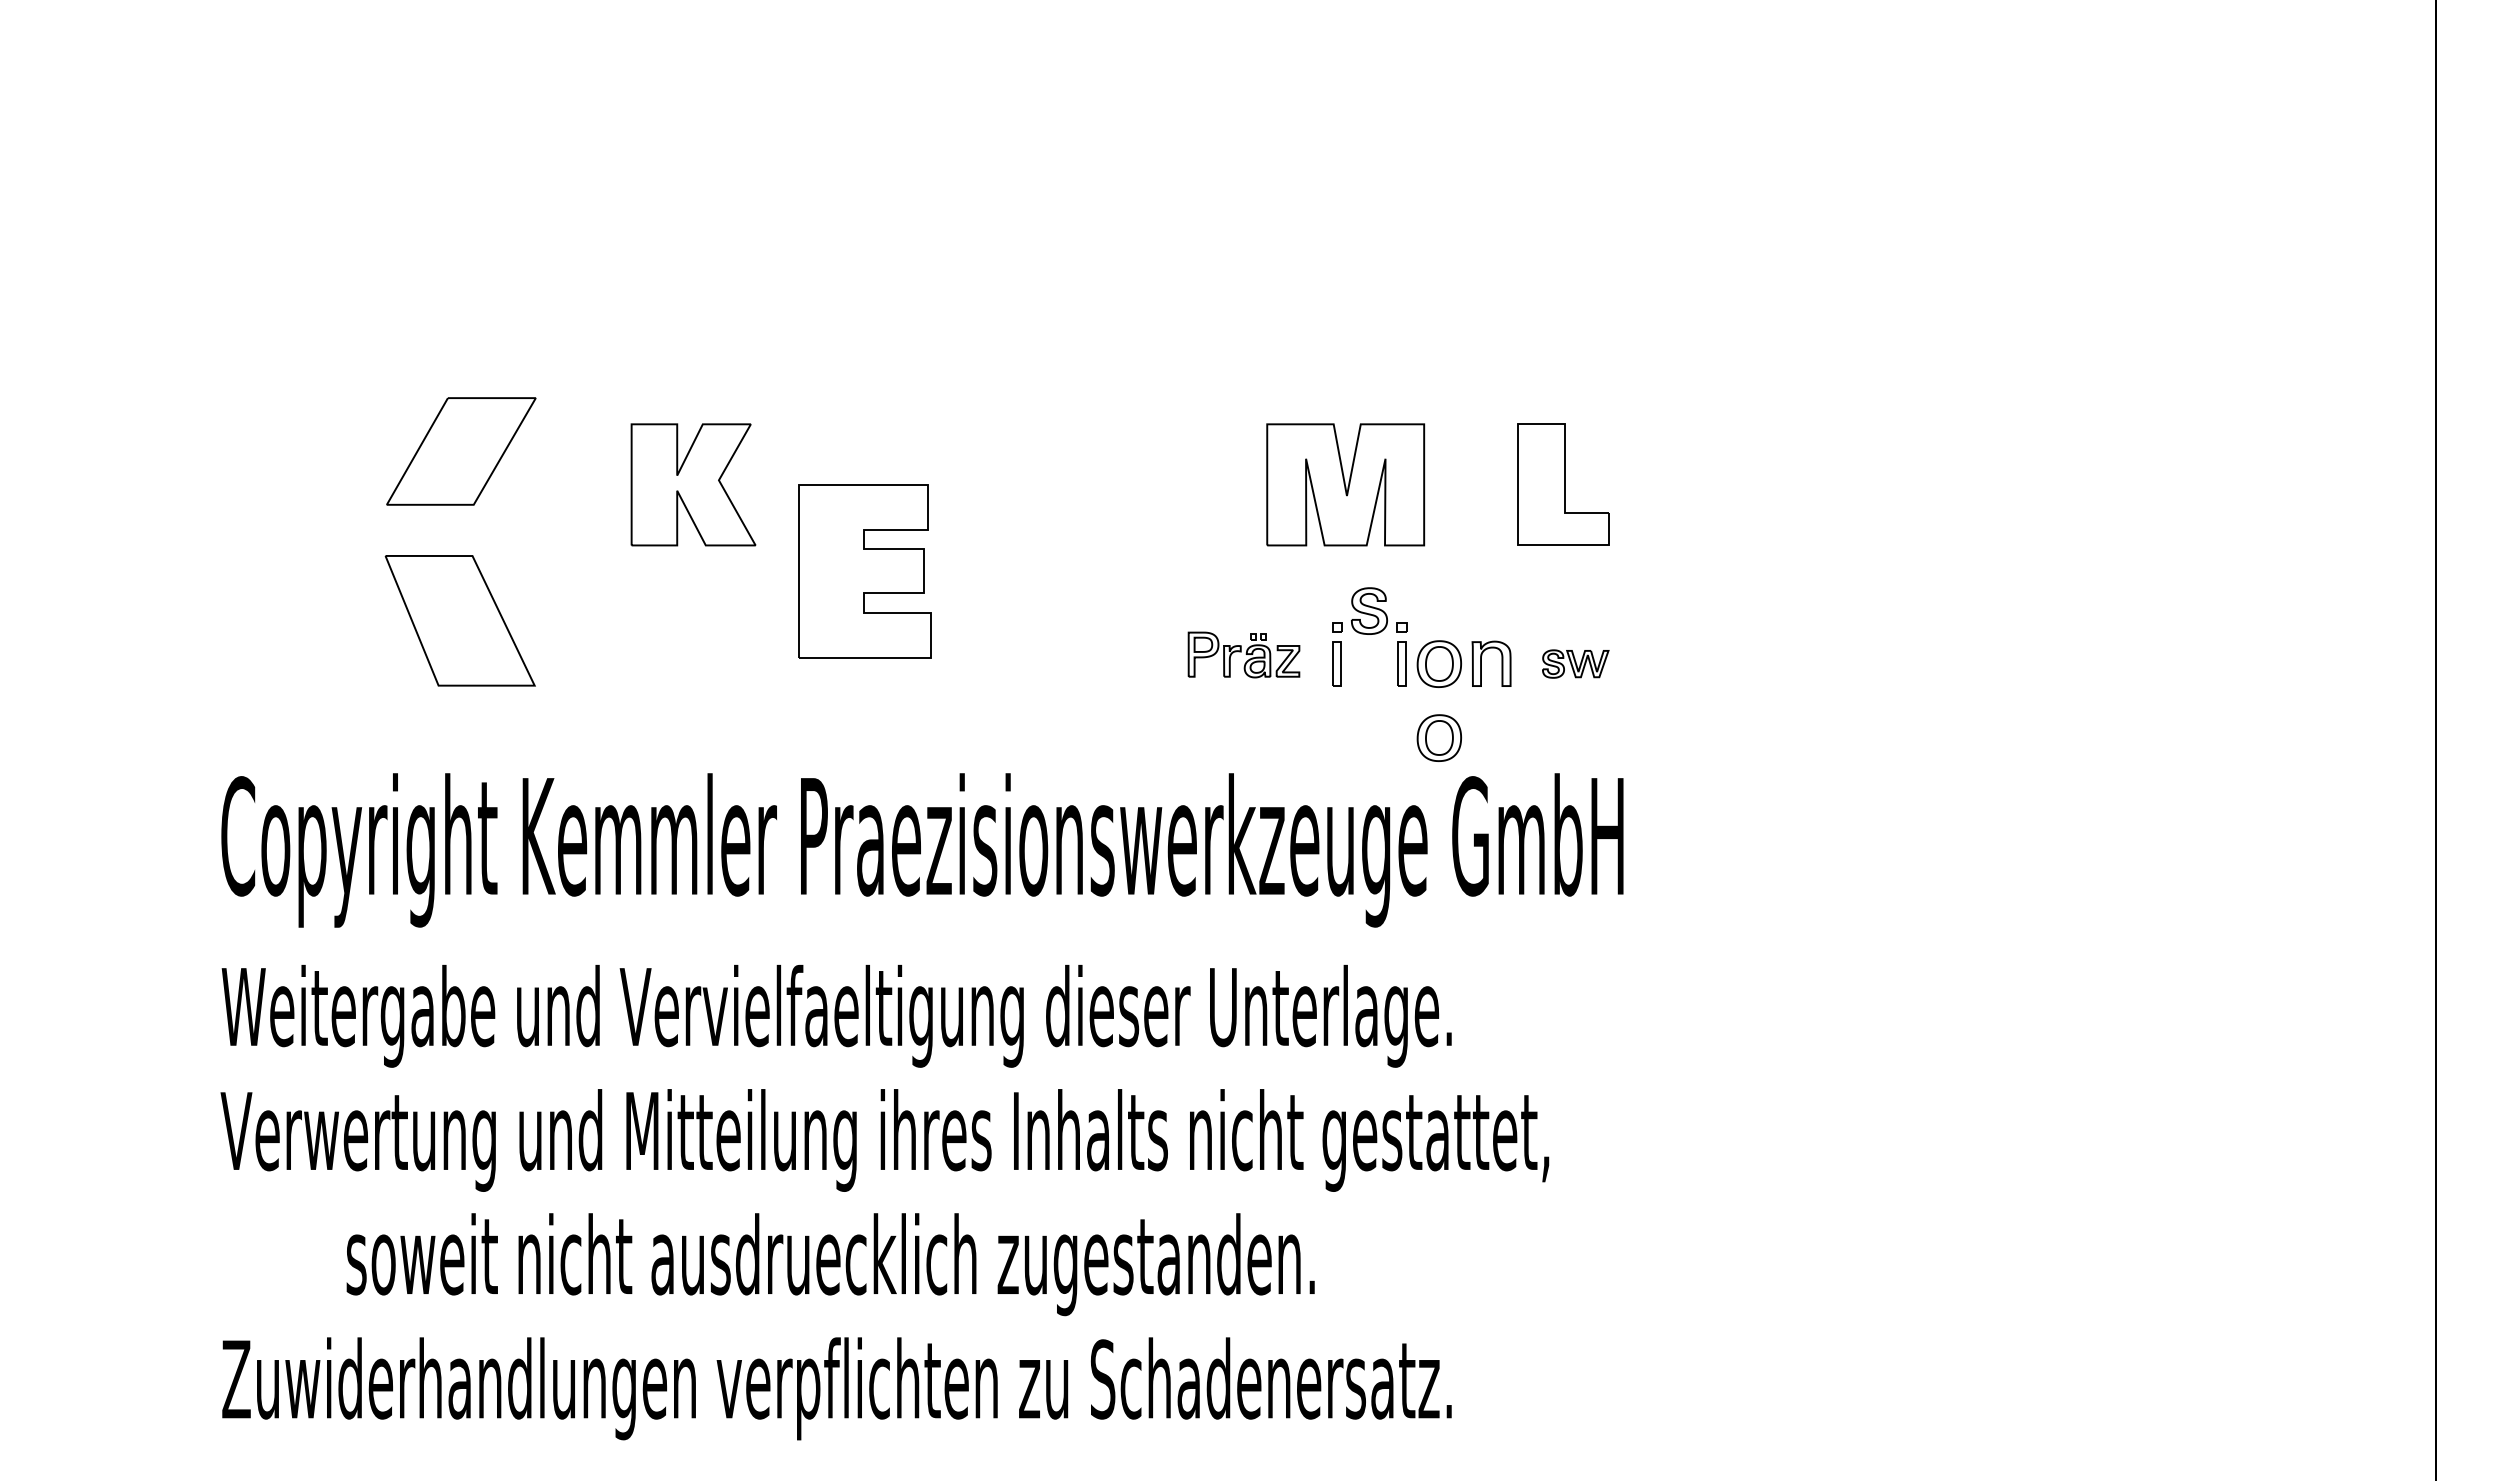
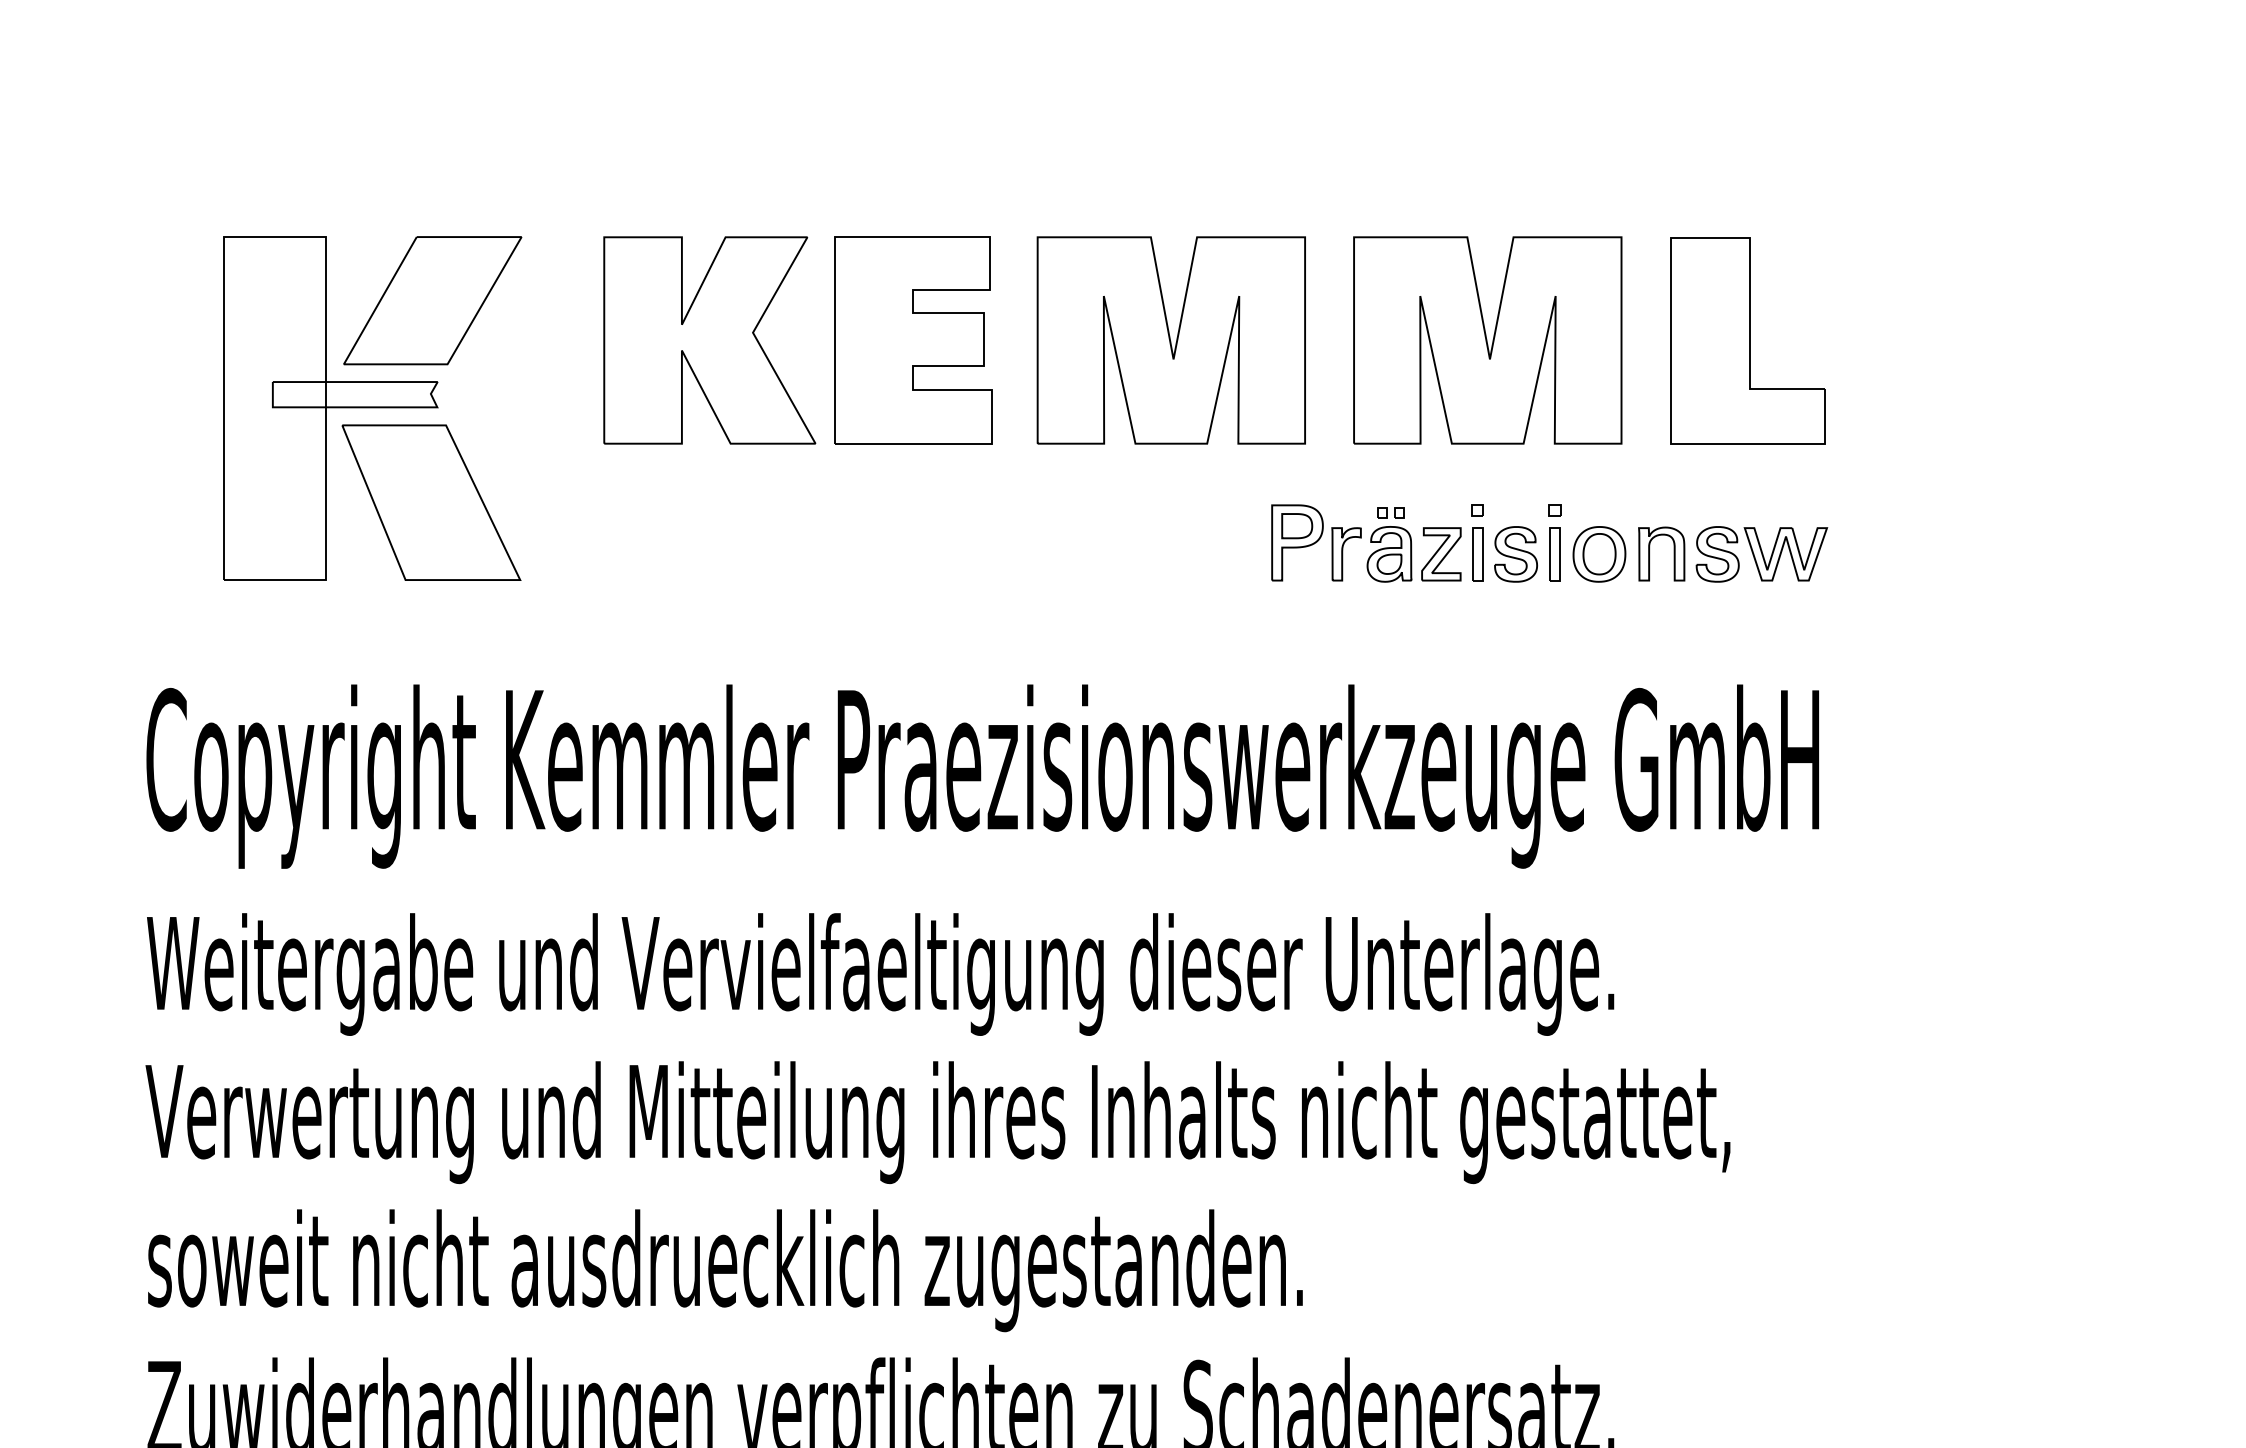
part: (693, 484) -> (709, 340), size x1.43
part: (1080, 484) -> (1171, 340), added
part: (1345, 484) -> (1487, 340), size x1.43
part: (1563, 484) -> (1747, 340), size x1.43
part: (375, 541) -> (330, 408), added
part: (864, 571) -> (913, 340), moved
part: (1369, 610) -> (1516, 553), moved
part: (1243, 654) -> (1365, 542), size x1.43
part: (1575, 663) -> (1761, 553), size x1.67
part: (1438, 737) -> (1598, 641), removed
text: (830, 1264) -> (725, 1270), moved

